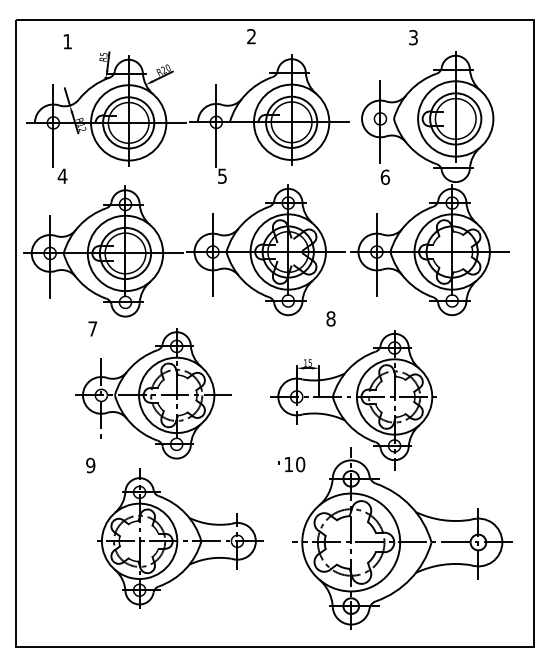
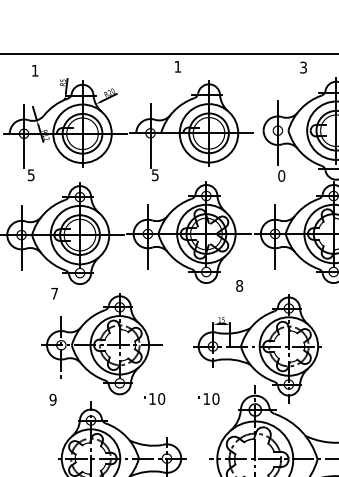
text: (251, 36) -> (177, 66), 2 -> 1
text: (62, 175) -> (31, 174), 4 -> 5
text: (384, 176) -> (281, 175), 6 -> 0
part: (221, 464) -> (154, 398), added

